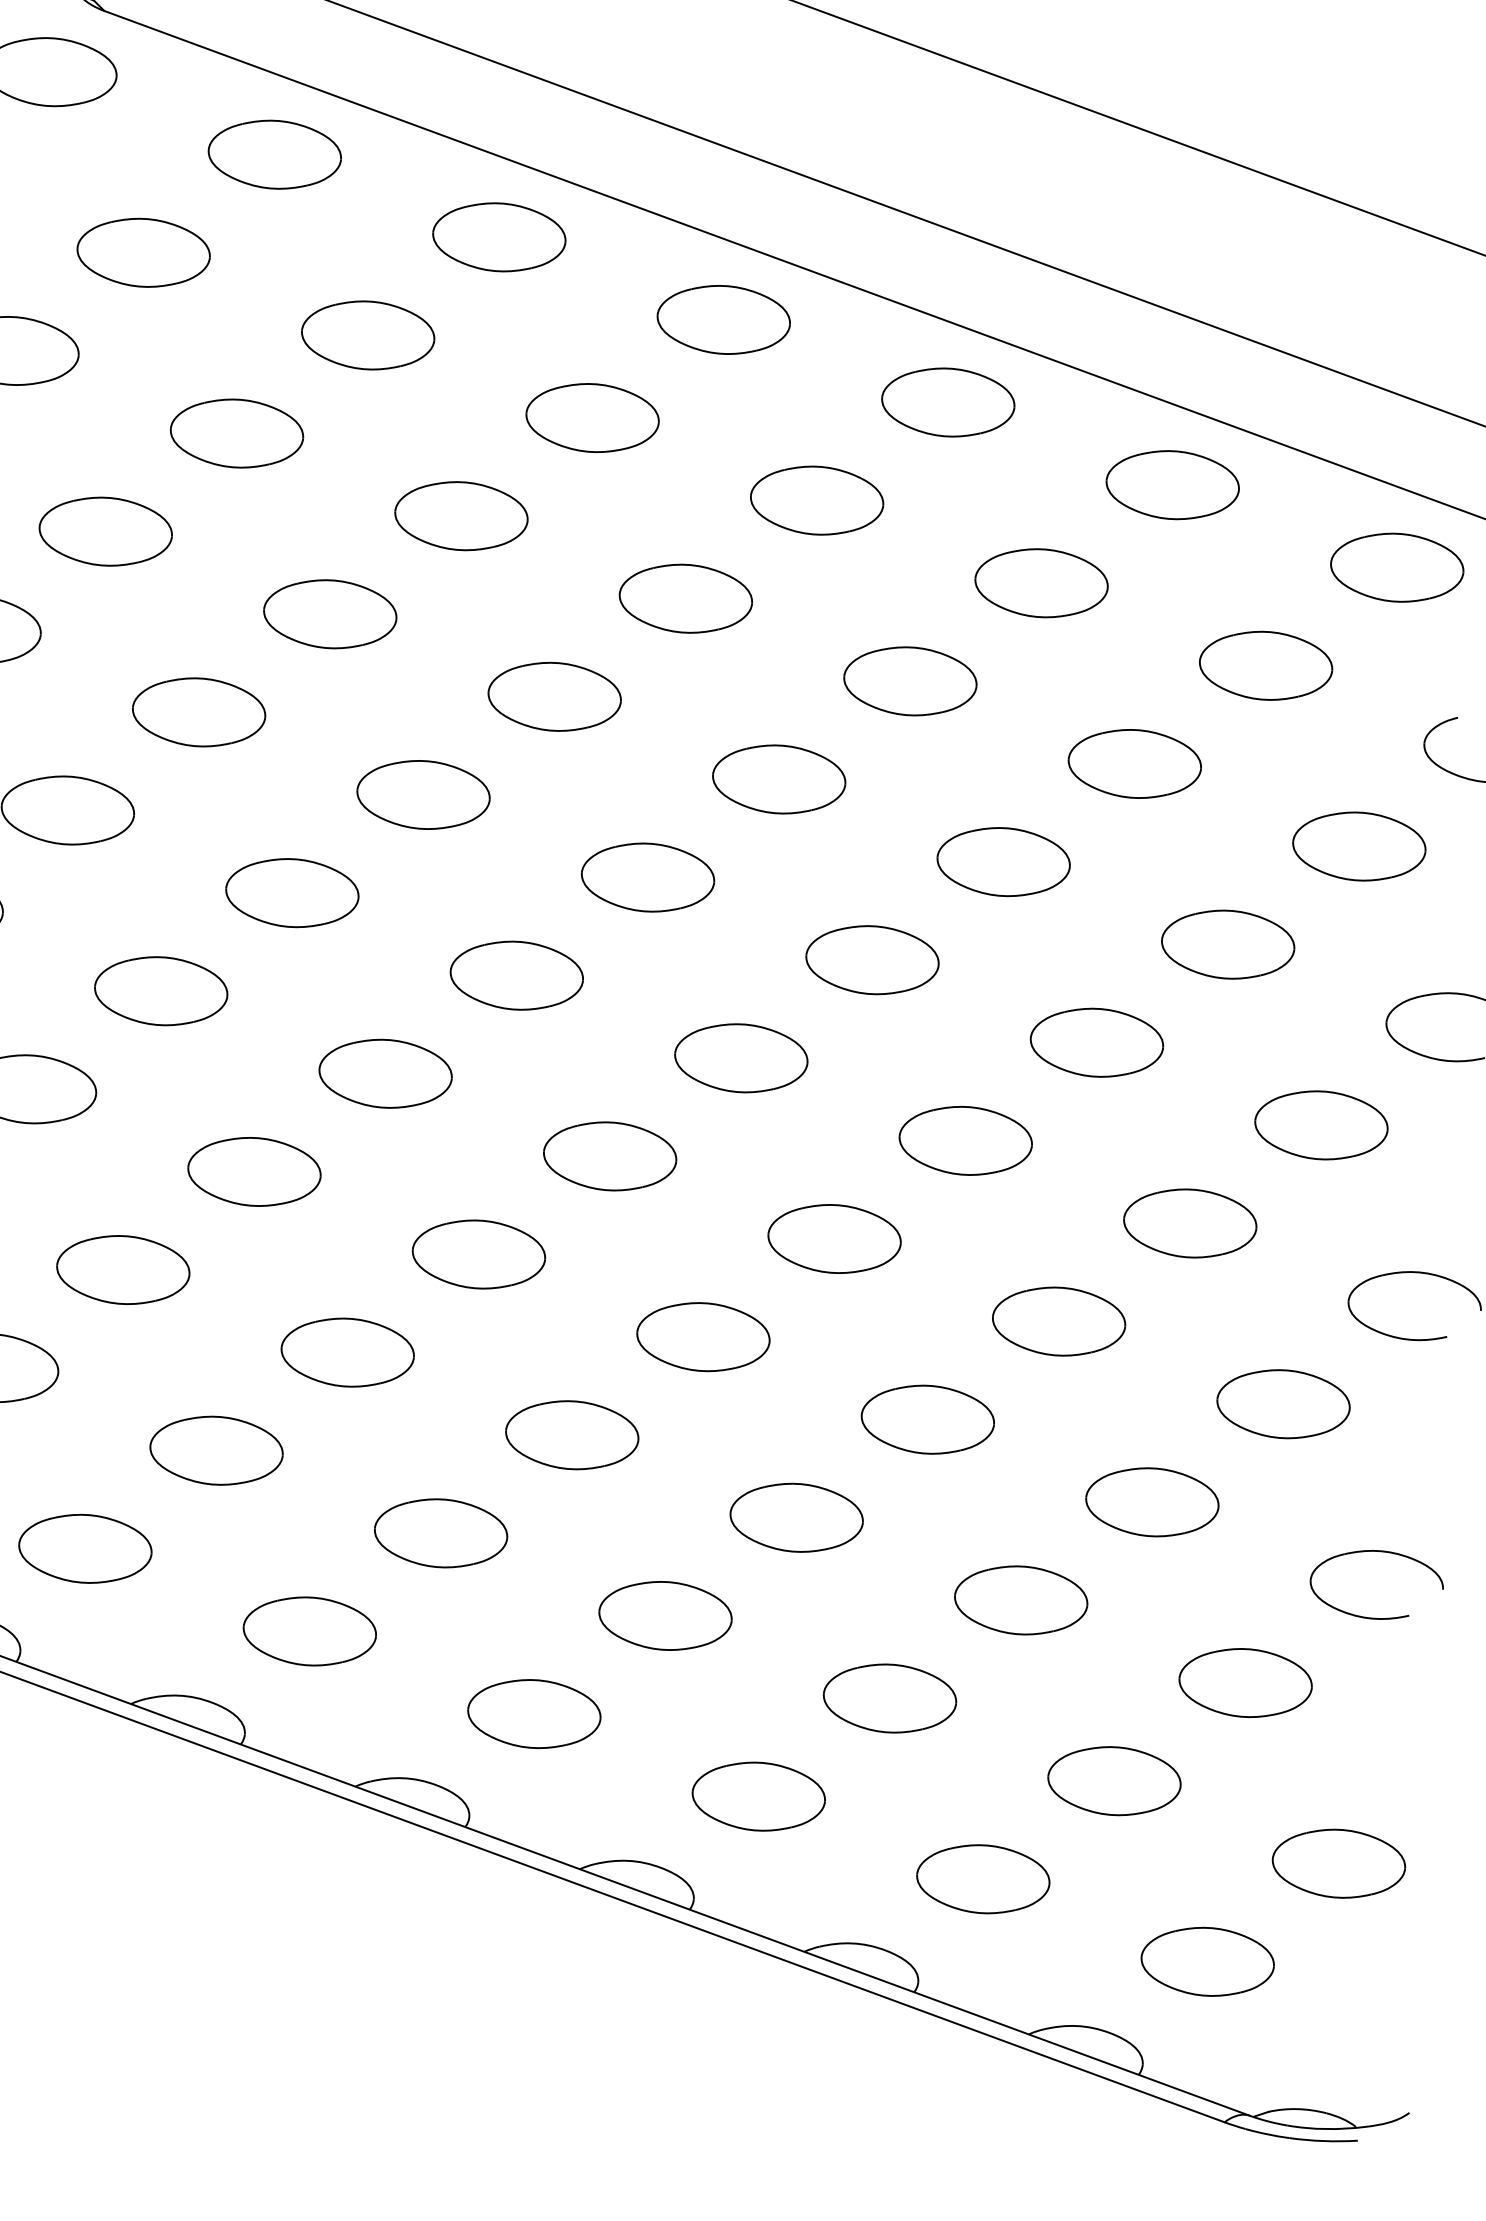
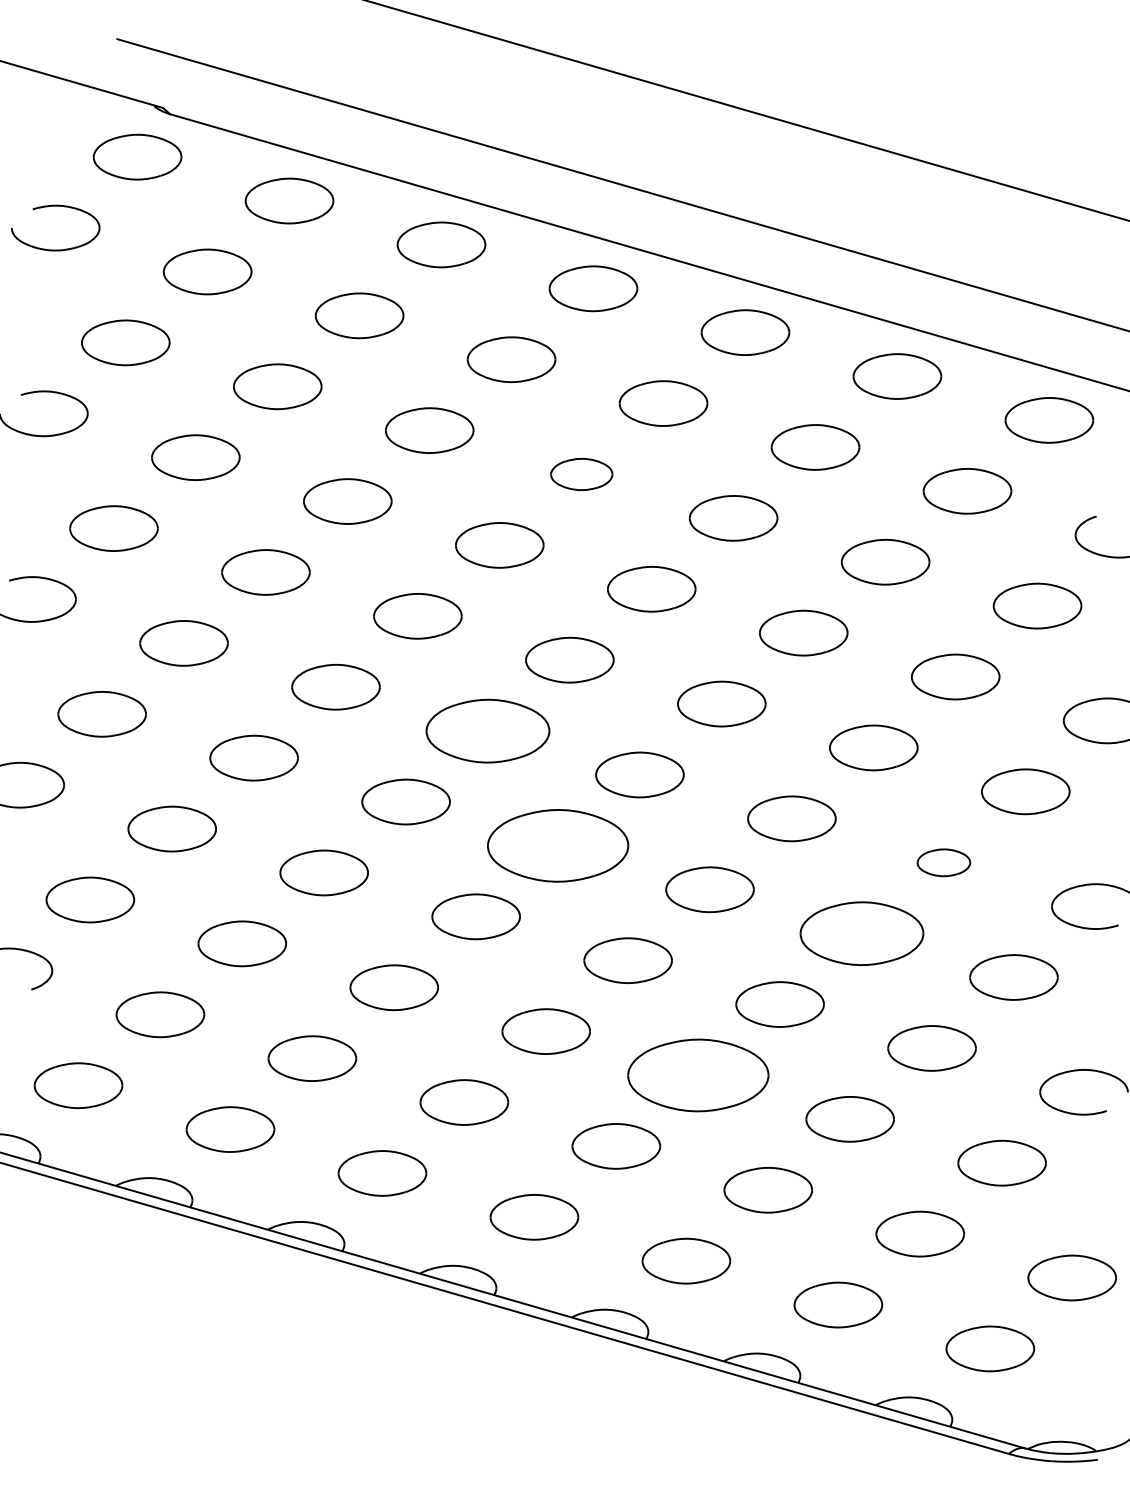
part: (685, 598) -> (581, 474), size x0.7
part: (516, 974) -> (487, 730), size x1.4
part: (609, 1155) -> (557, 845), size x1.6
part: (1189, 1223) -> (943, 862), size x0.6
part: (1058, 1321) -> (861, 933), size x1.4
part: (795, 1517) -> (697, 1075), size x1.6

